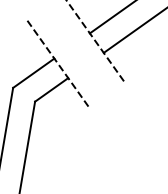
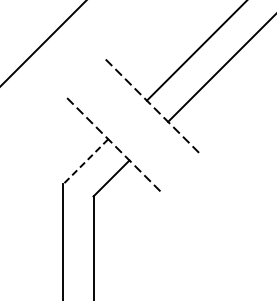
line: (33, 73) -> (85, 161), solid -> dashed

